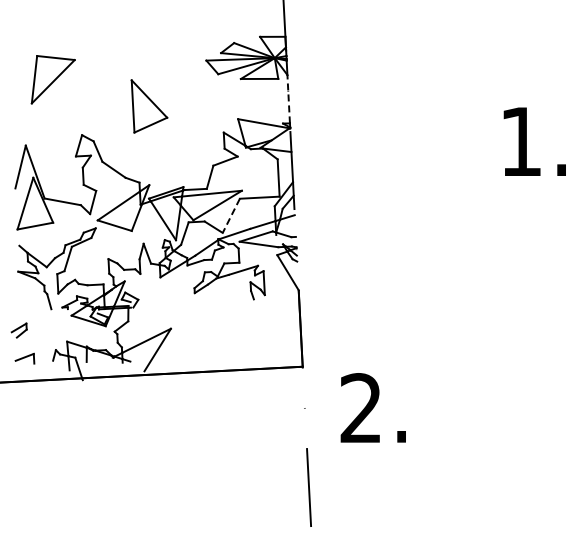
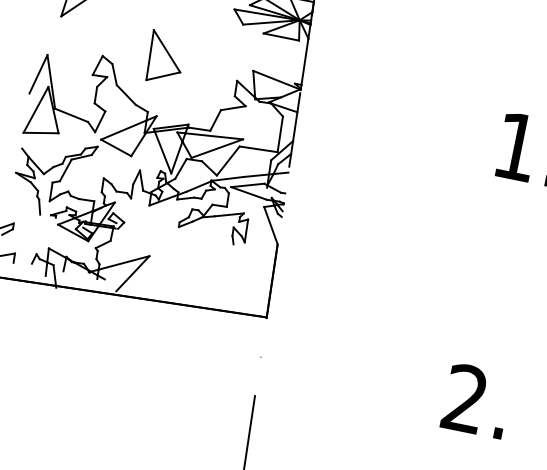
line: (288, 98) -> (304, 61), dashed -> solid
part: (149, 106) -> (165, 58), moved
line: (231, 216) -> (228, 161), dashed -> solid
text: (372, 407) -> (476, 400), moved

